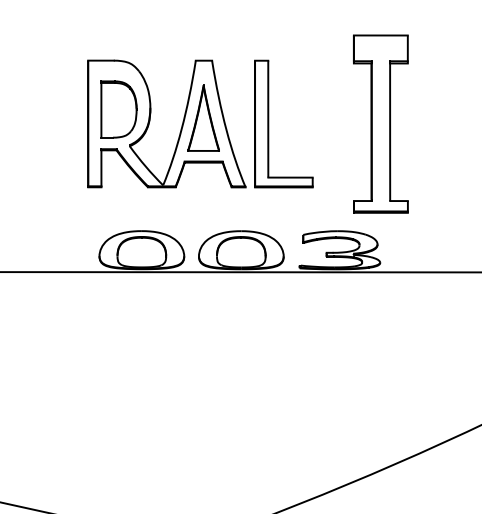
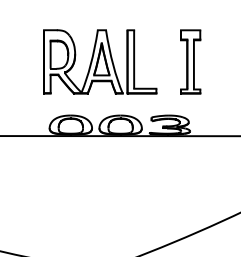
part: (380, 123) -> (190, 61), size x0.71

